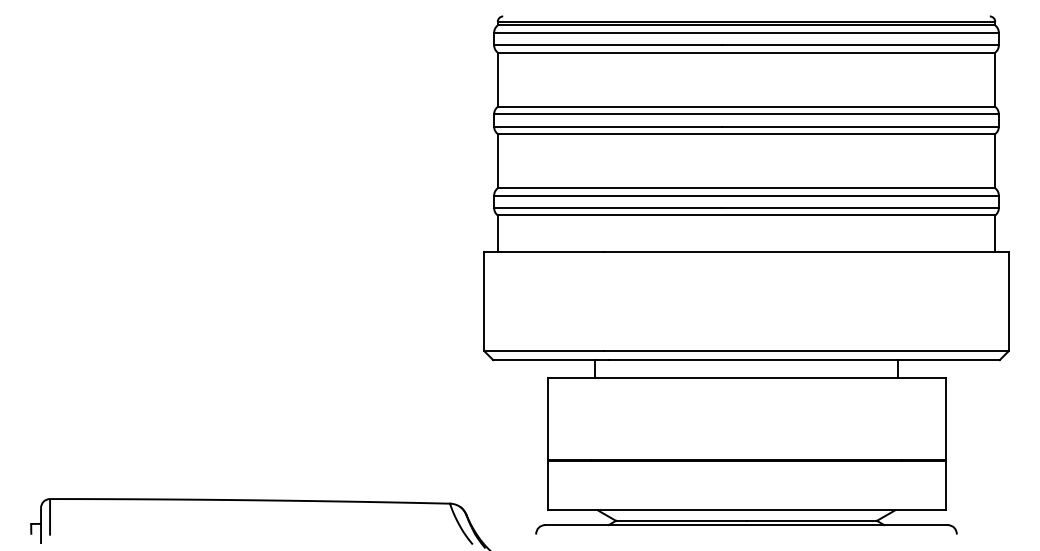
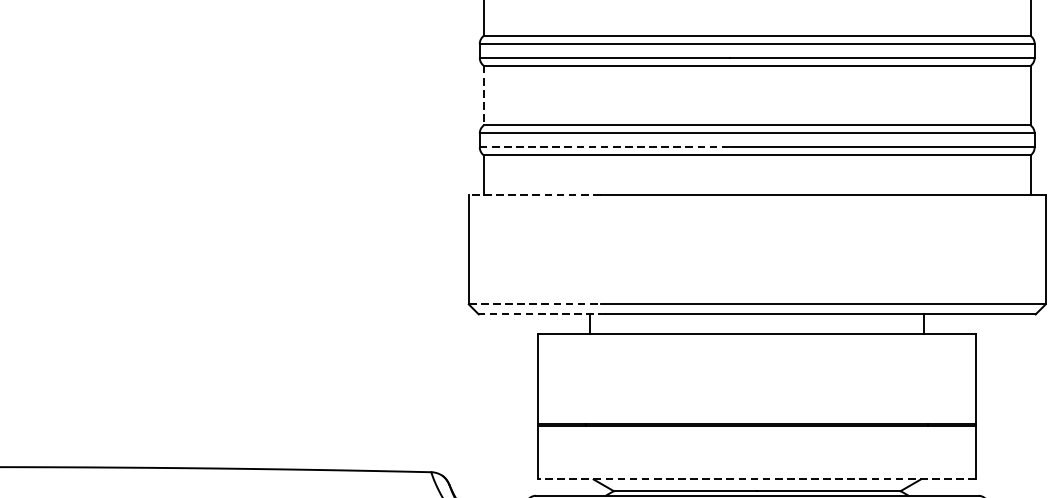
line: (497, 161) -> (483, 96), solid -> dashed
line: (607, 208) -> (604, 147), solid -> dashed
line: (544, 251) -> (535, 194), solid -> dashed
line: (544, 351) -> (535, 304), solid -> dashed
line: (551, 360) -> (542, 314), solid -> dashed
line: (746, 510) -> (757, 479), solid -> dashed

